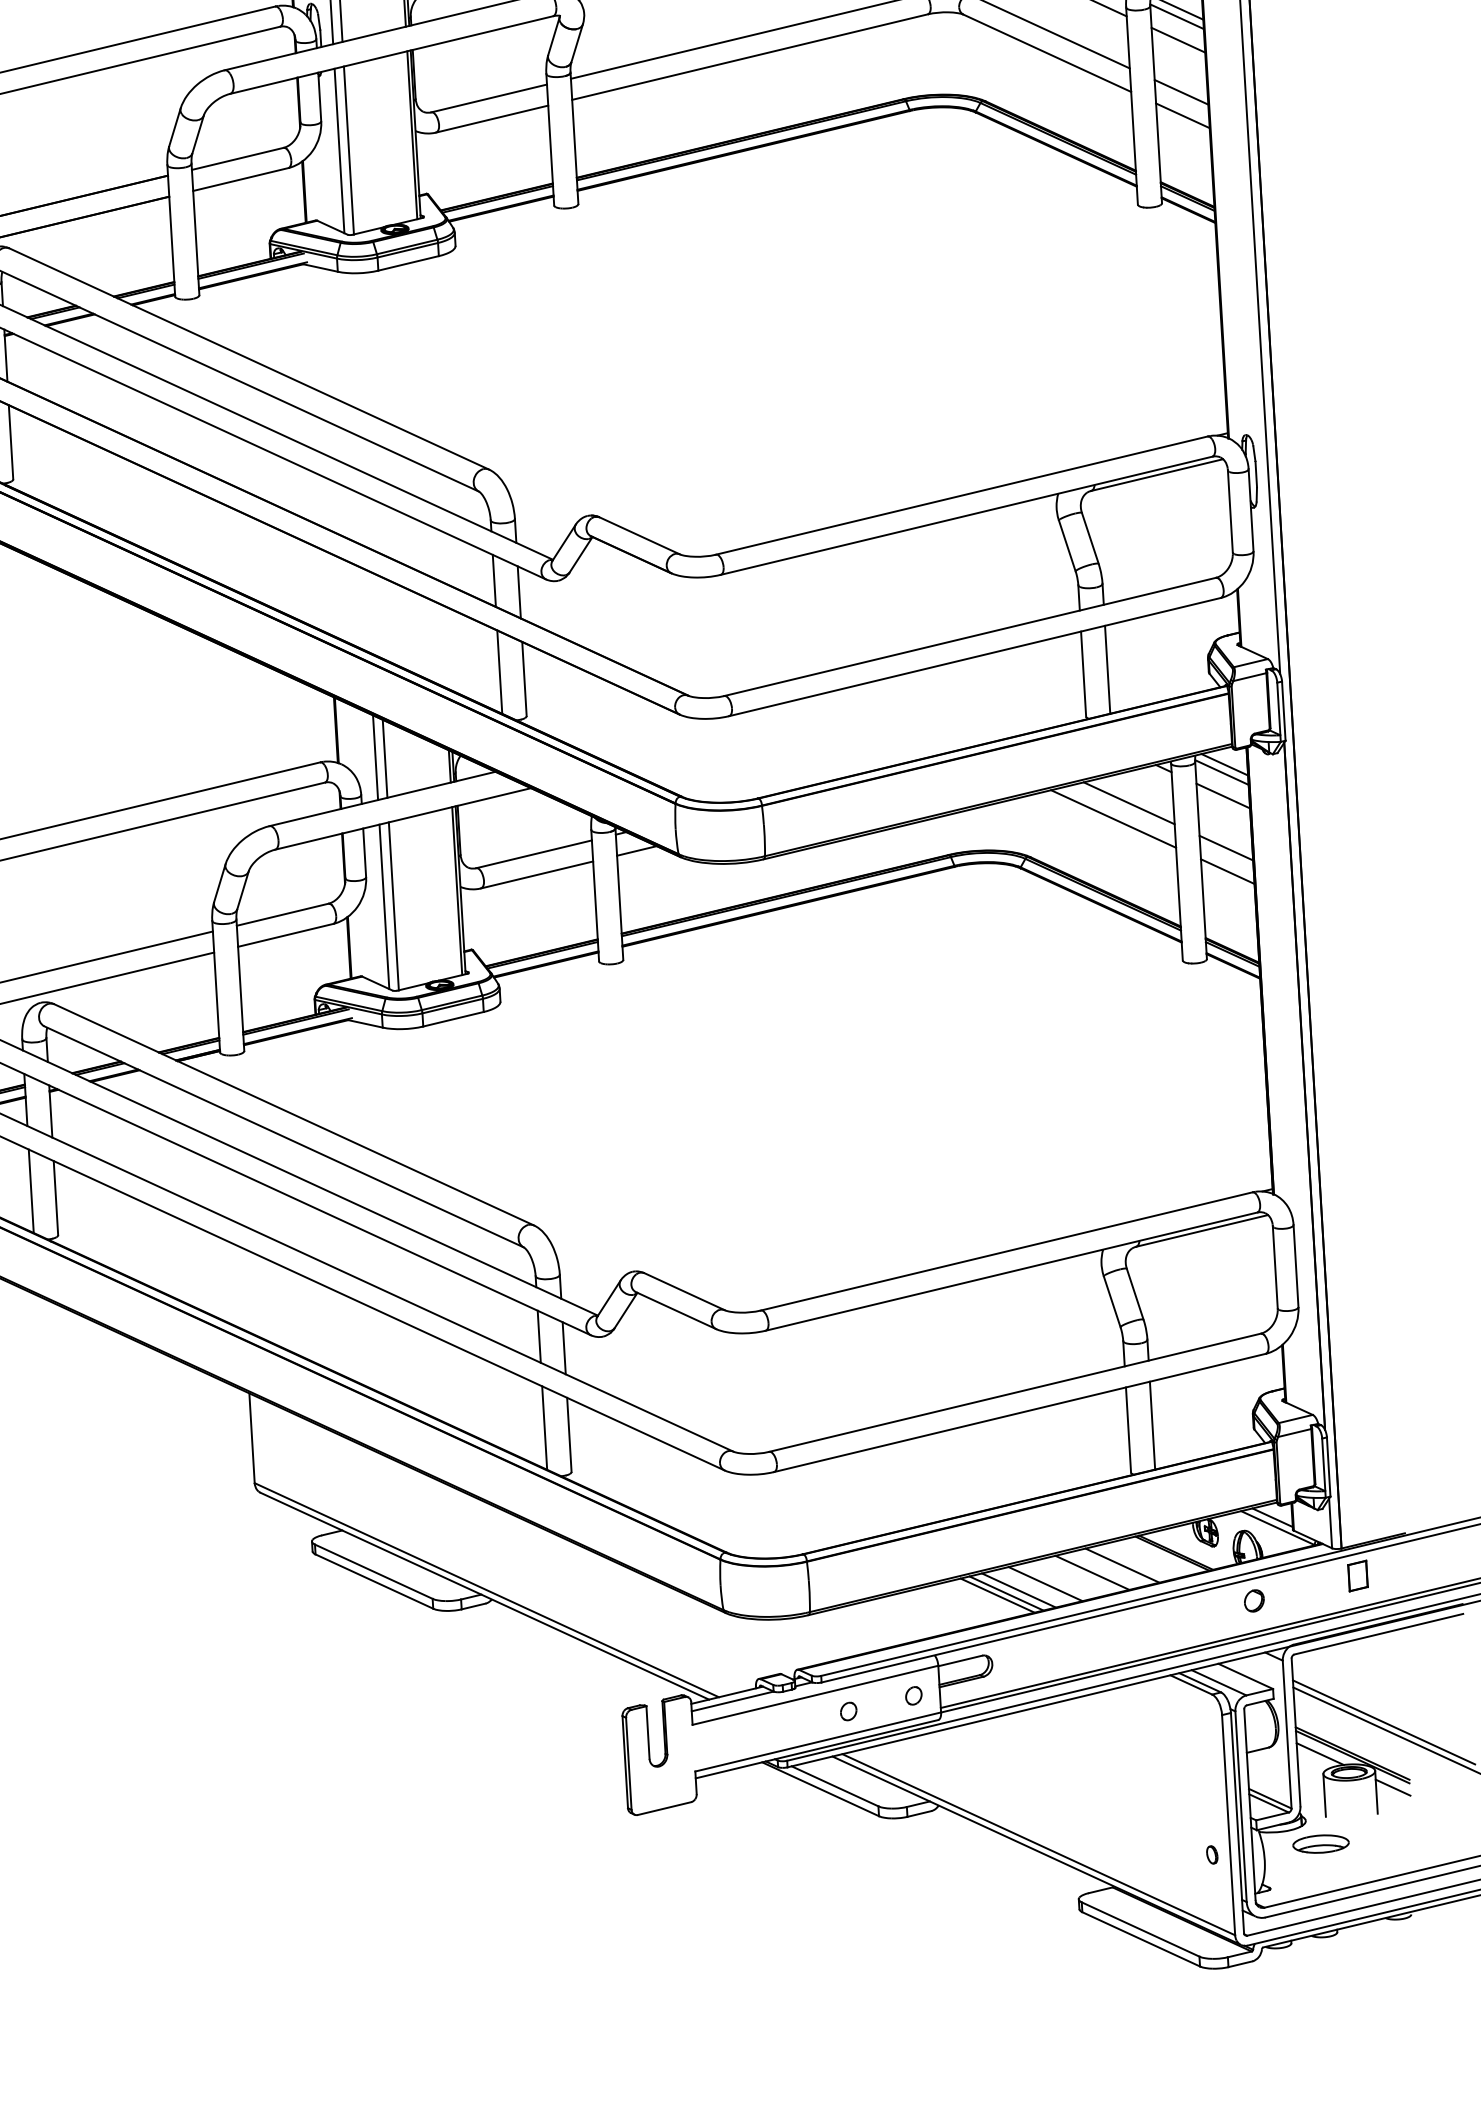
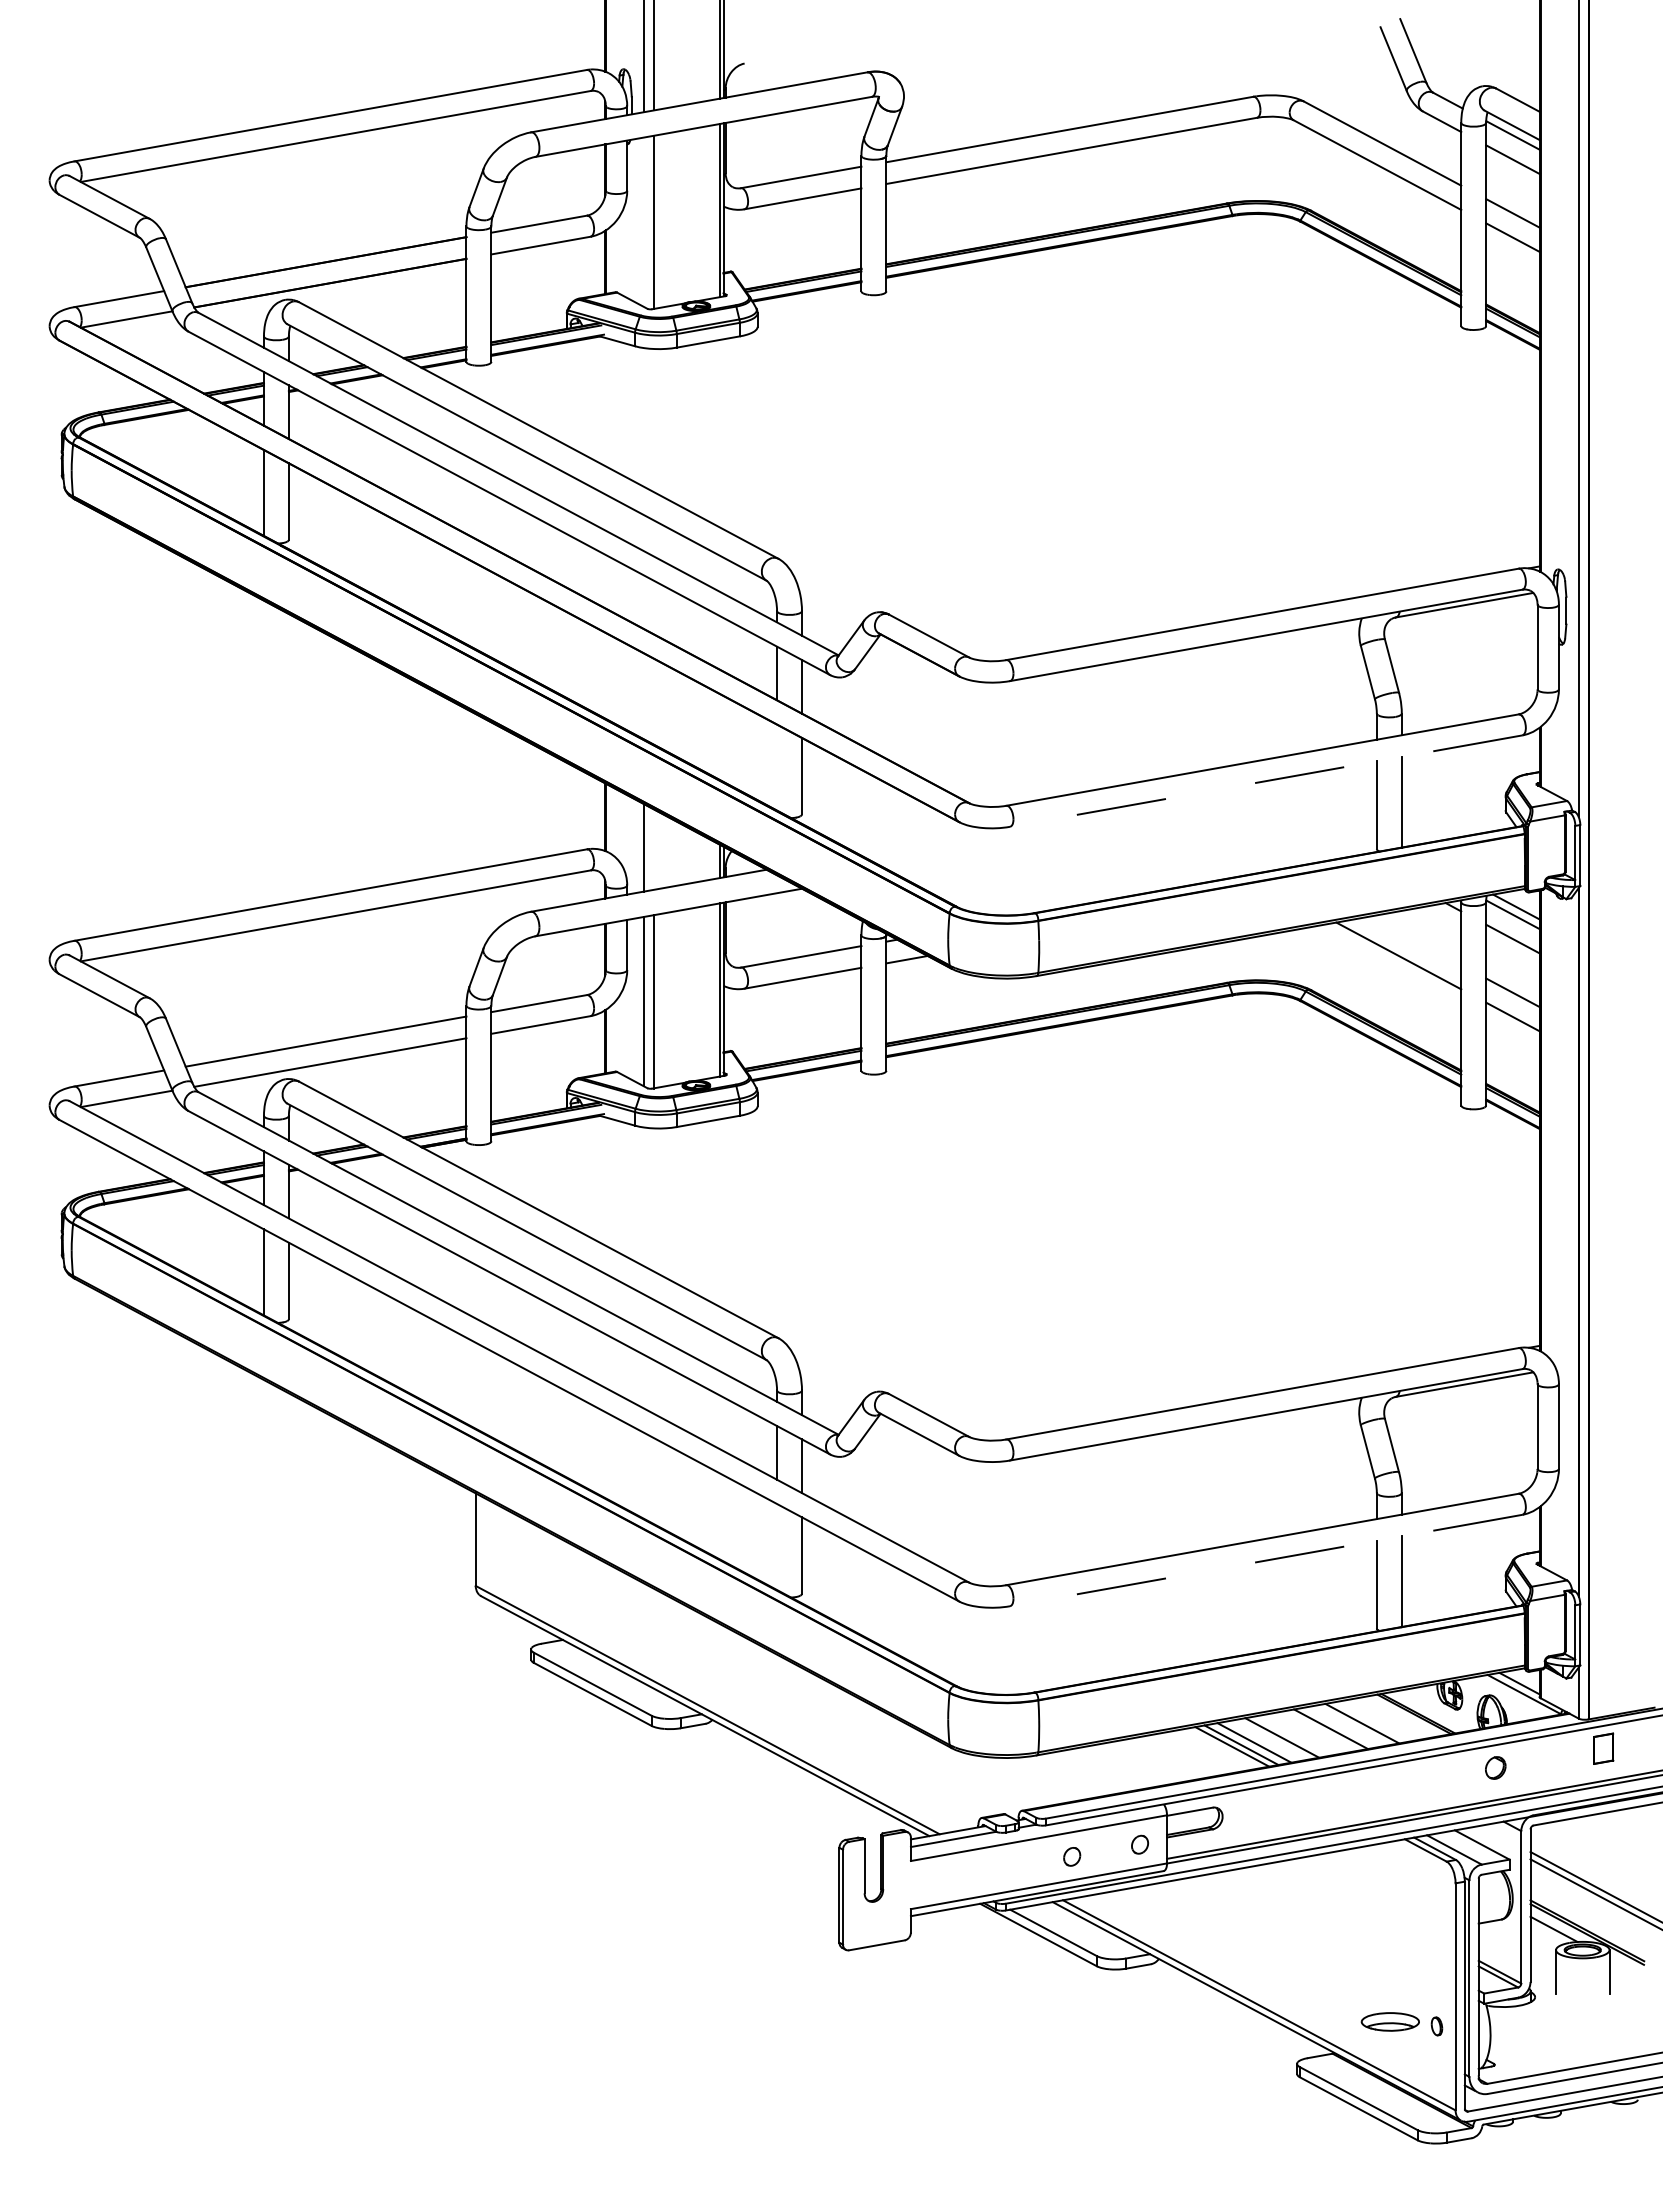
line: (339, 151) -> (644, 222), removed
line: (974, 657) -> (1265, 781), solid -> dashed
line: (500, 672) -> (777, 767), removed
line: (384, 758) -> (653, 849), removed
line: (1128, 803) -> (1415, 940), removed
line: (1019, 1412) -> (1265, 1560), solid -> dashed
line: (545, 1428) -> (777, 1547), removed
line: (1392, 1787) -> (1626, 1968), removed
part: (1320, 1843) -> (1389, 2021), moved

